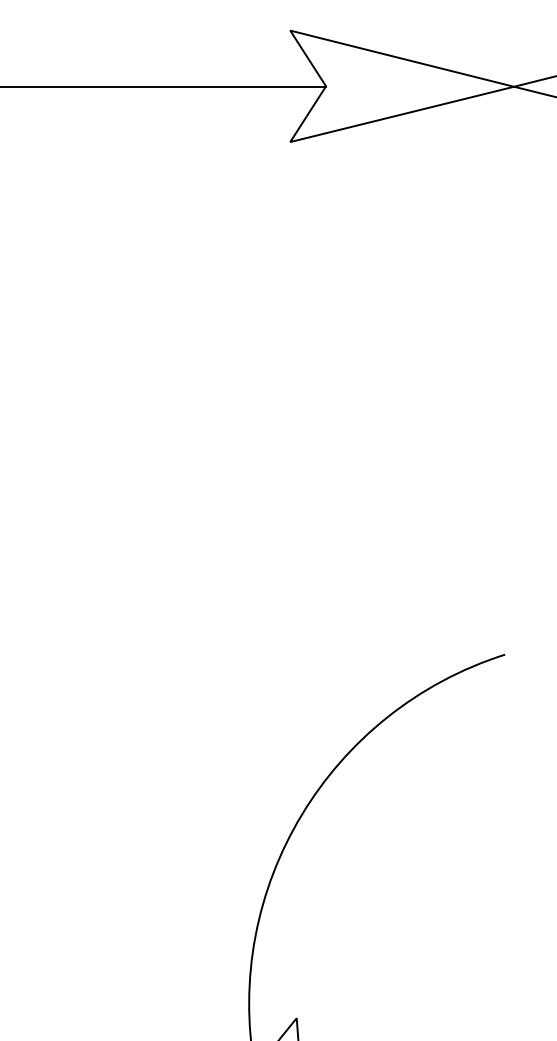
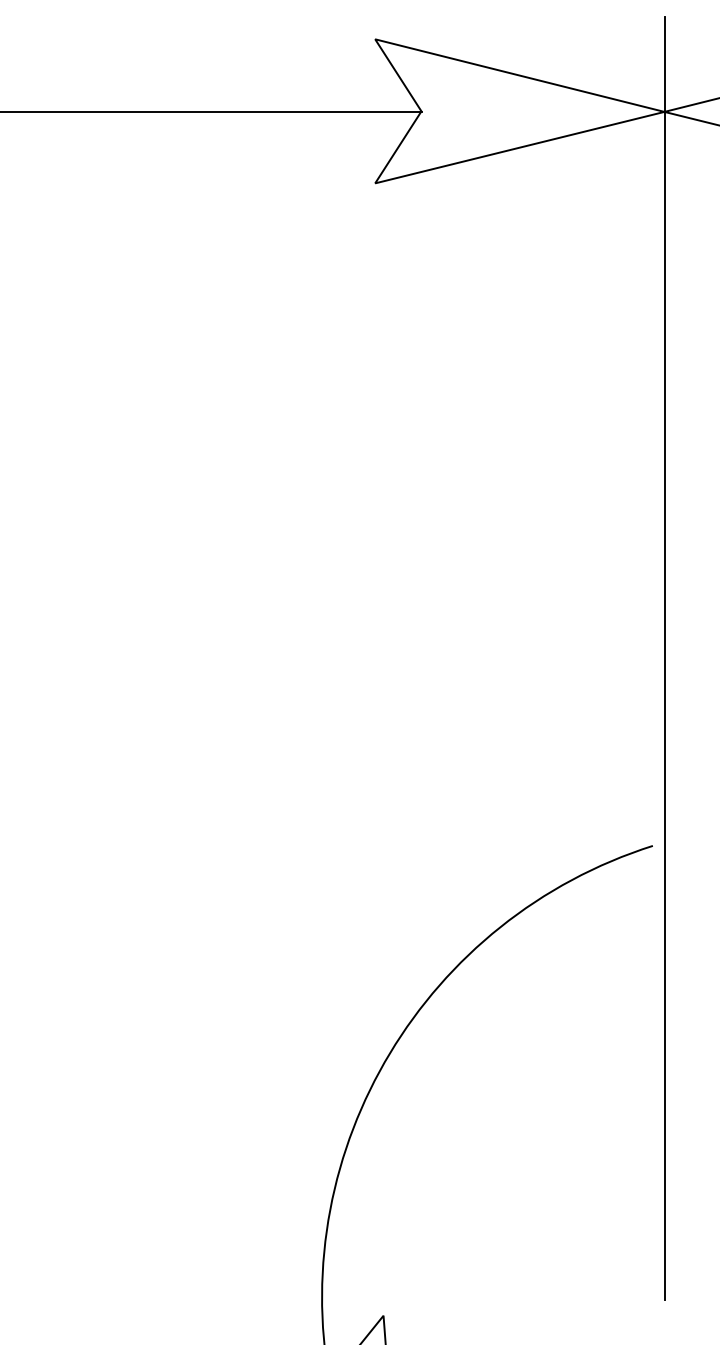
line: (514, 509) -> (664, 658), added

